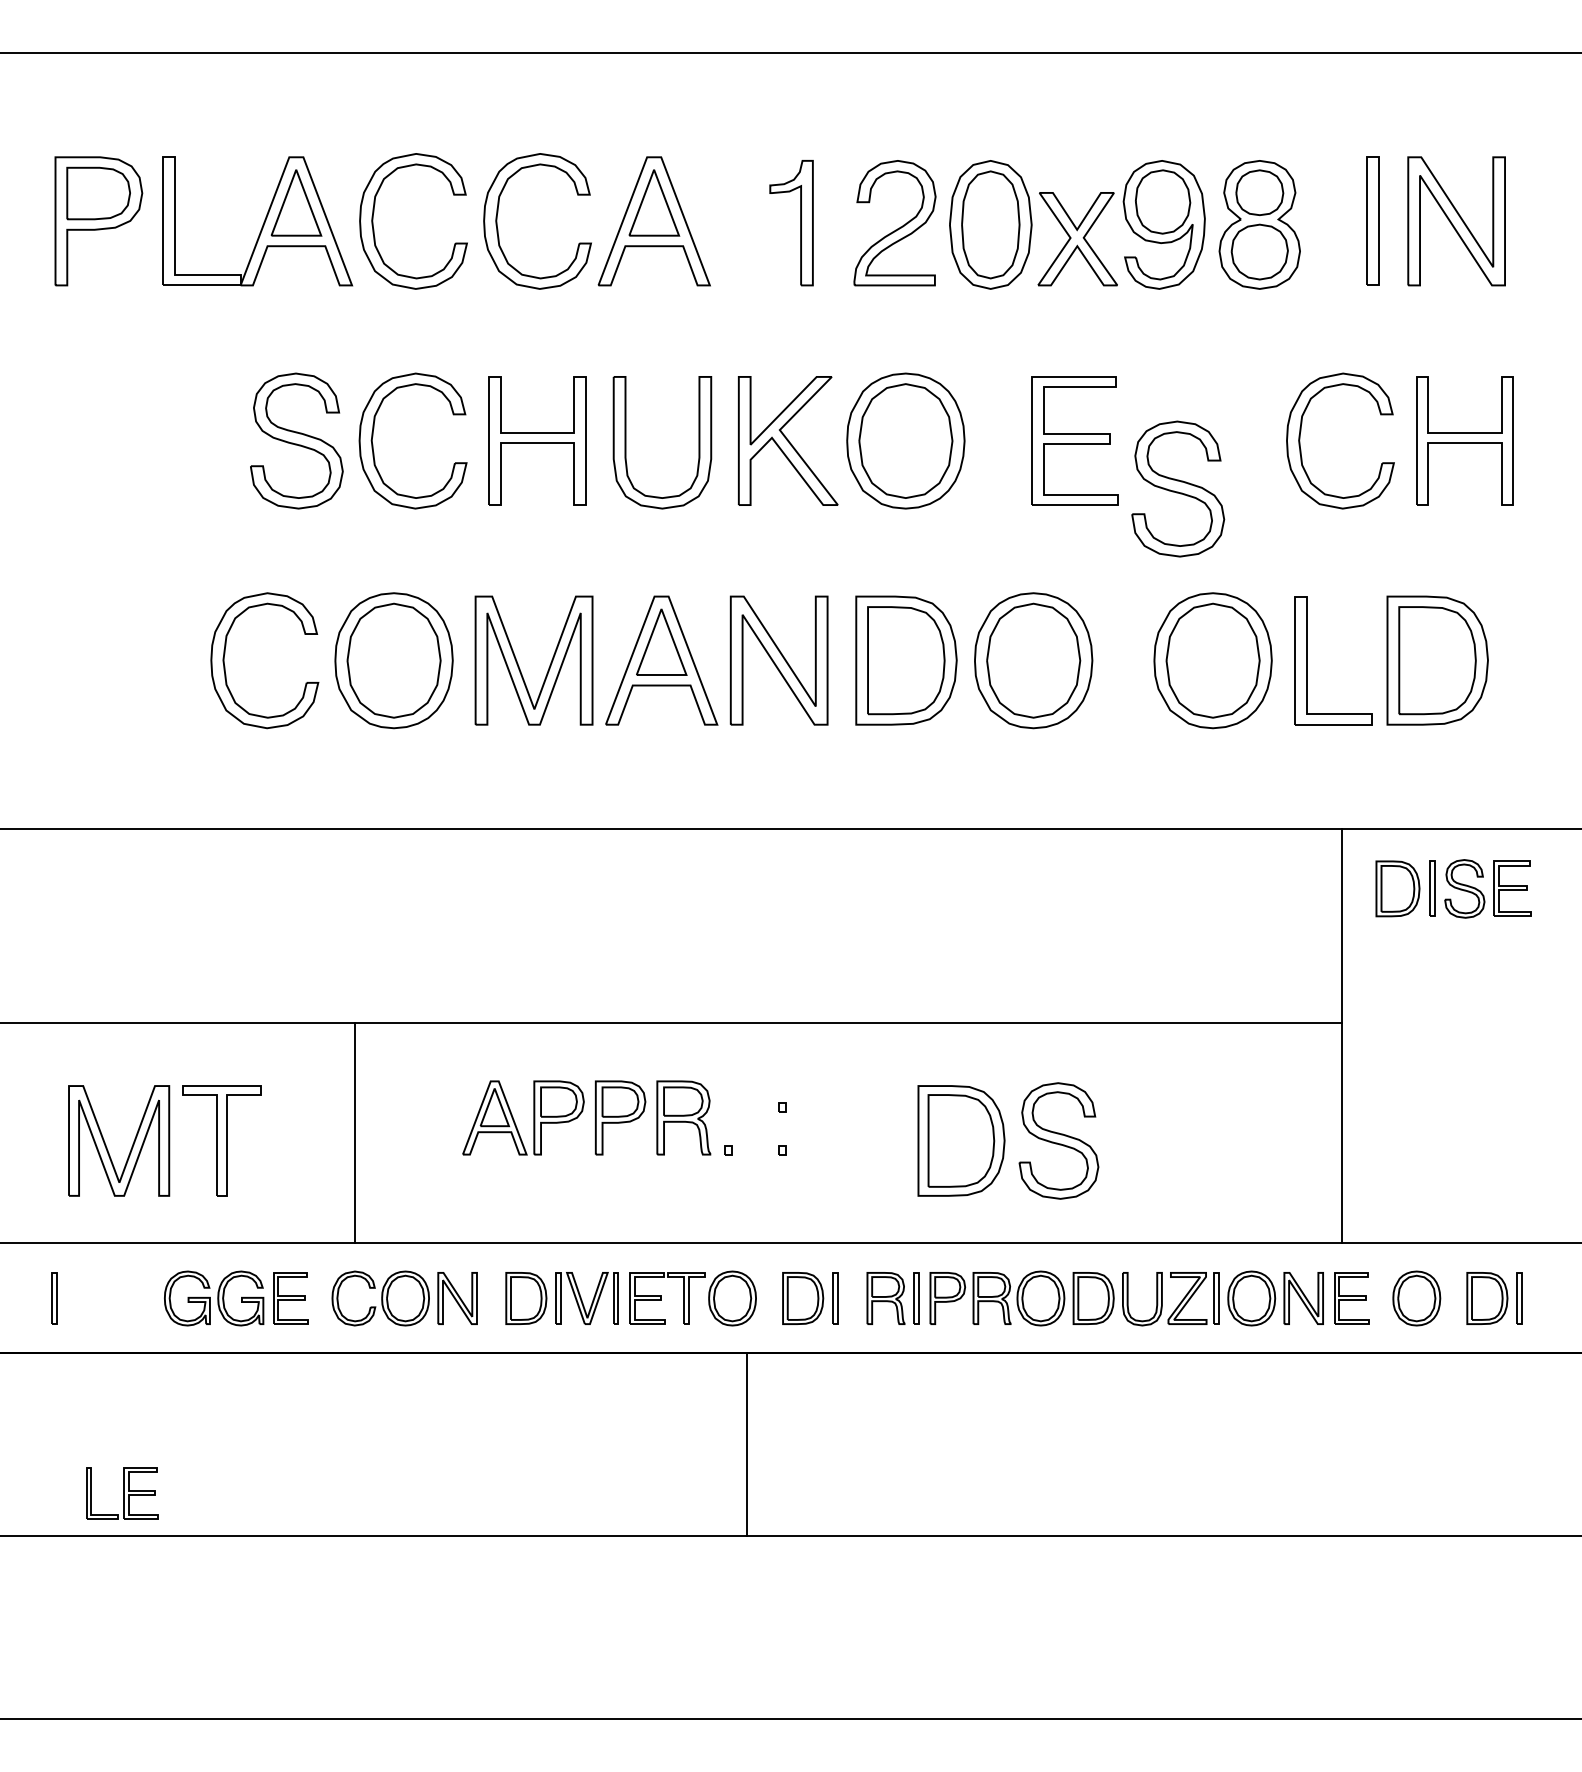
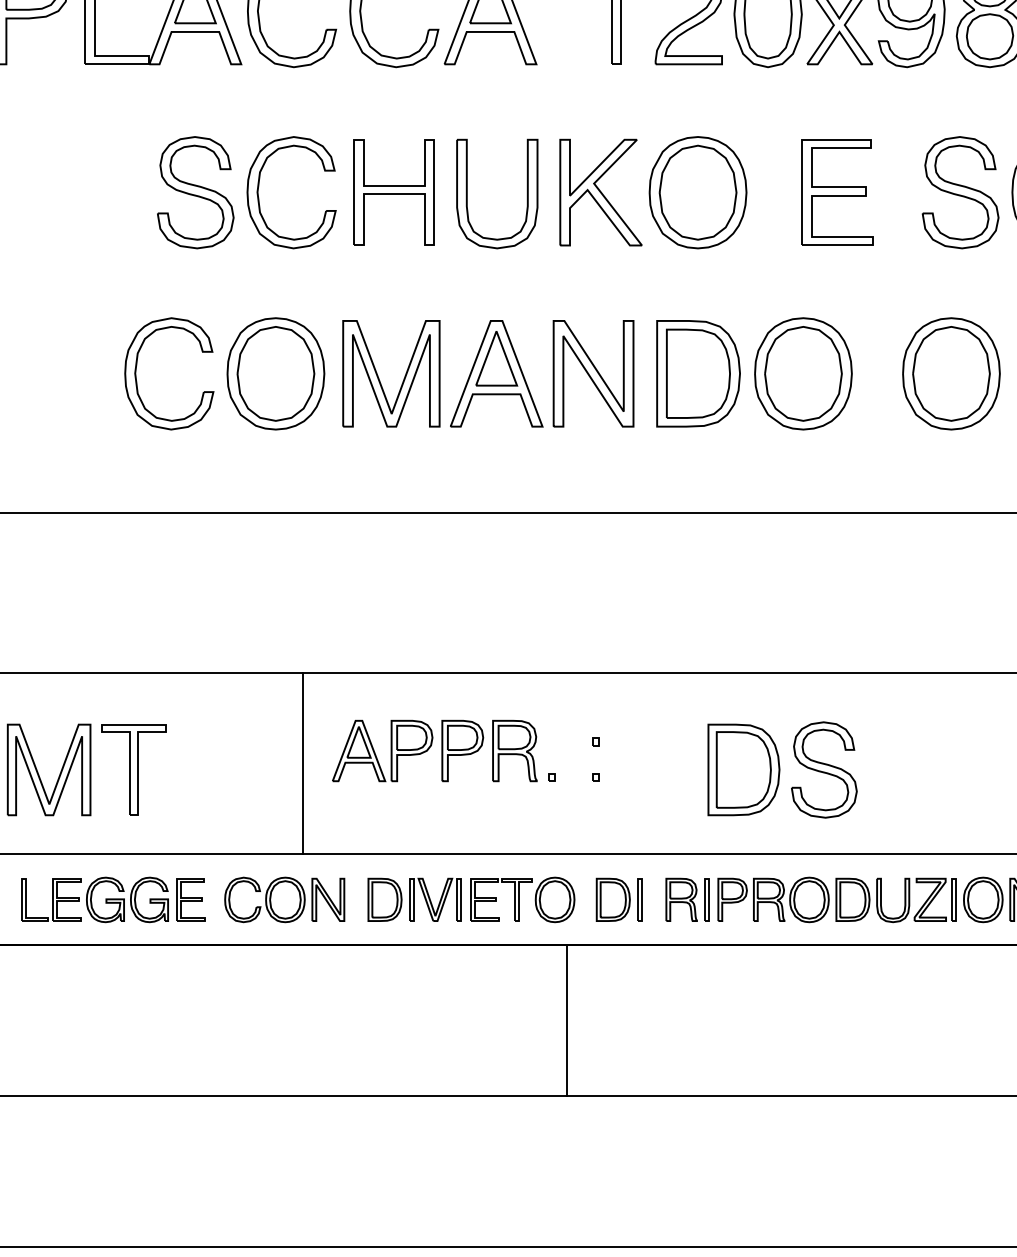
part: (1178, 488) -> (960, 192), moved
line: (354, 1132) -> (302, 762), moved
part: (122, 1493) -> (51, 899), moved

